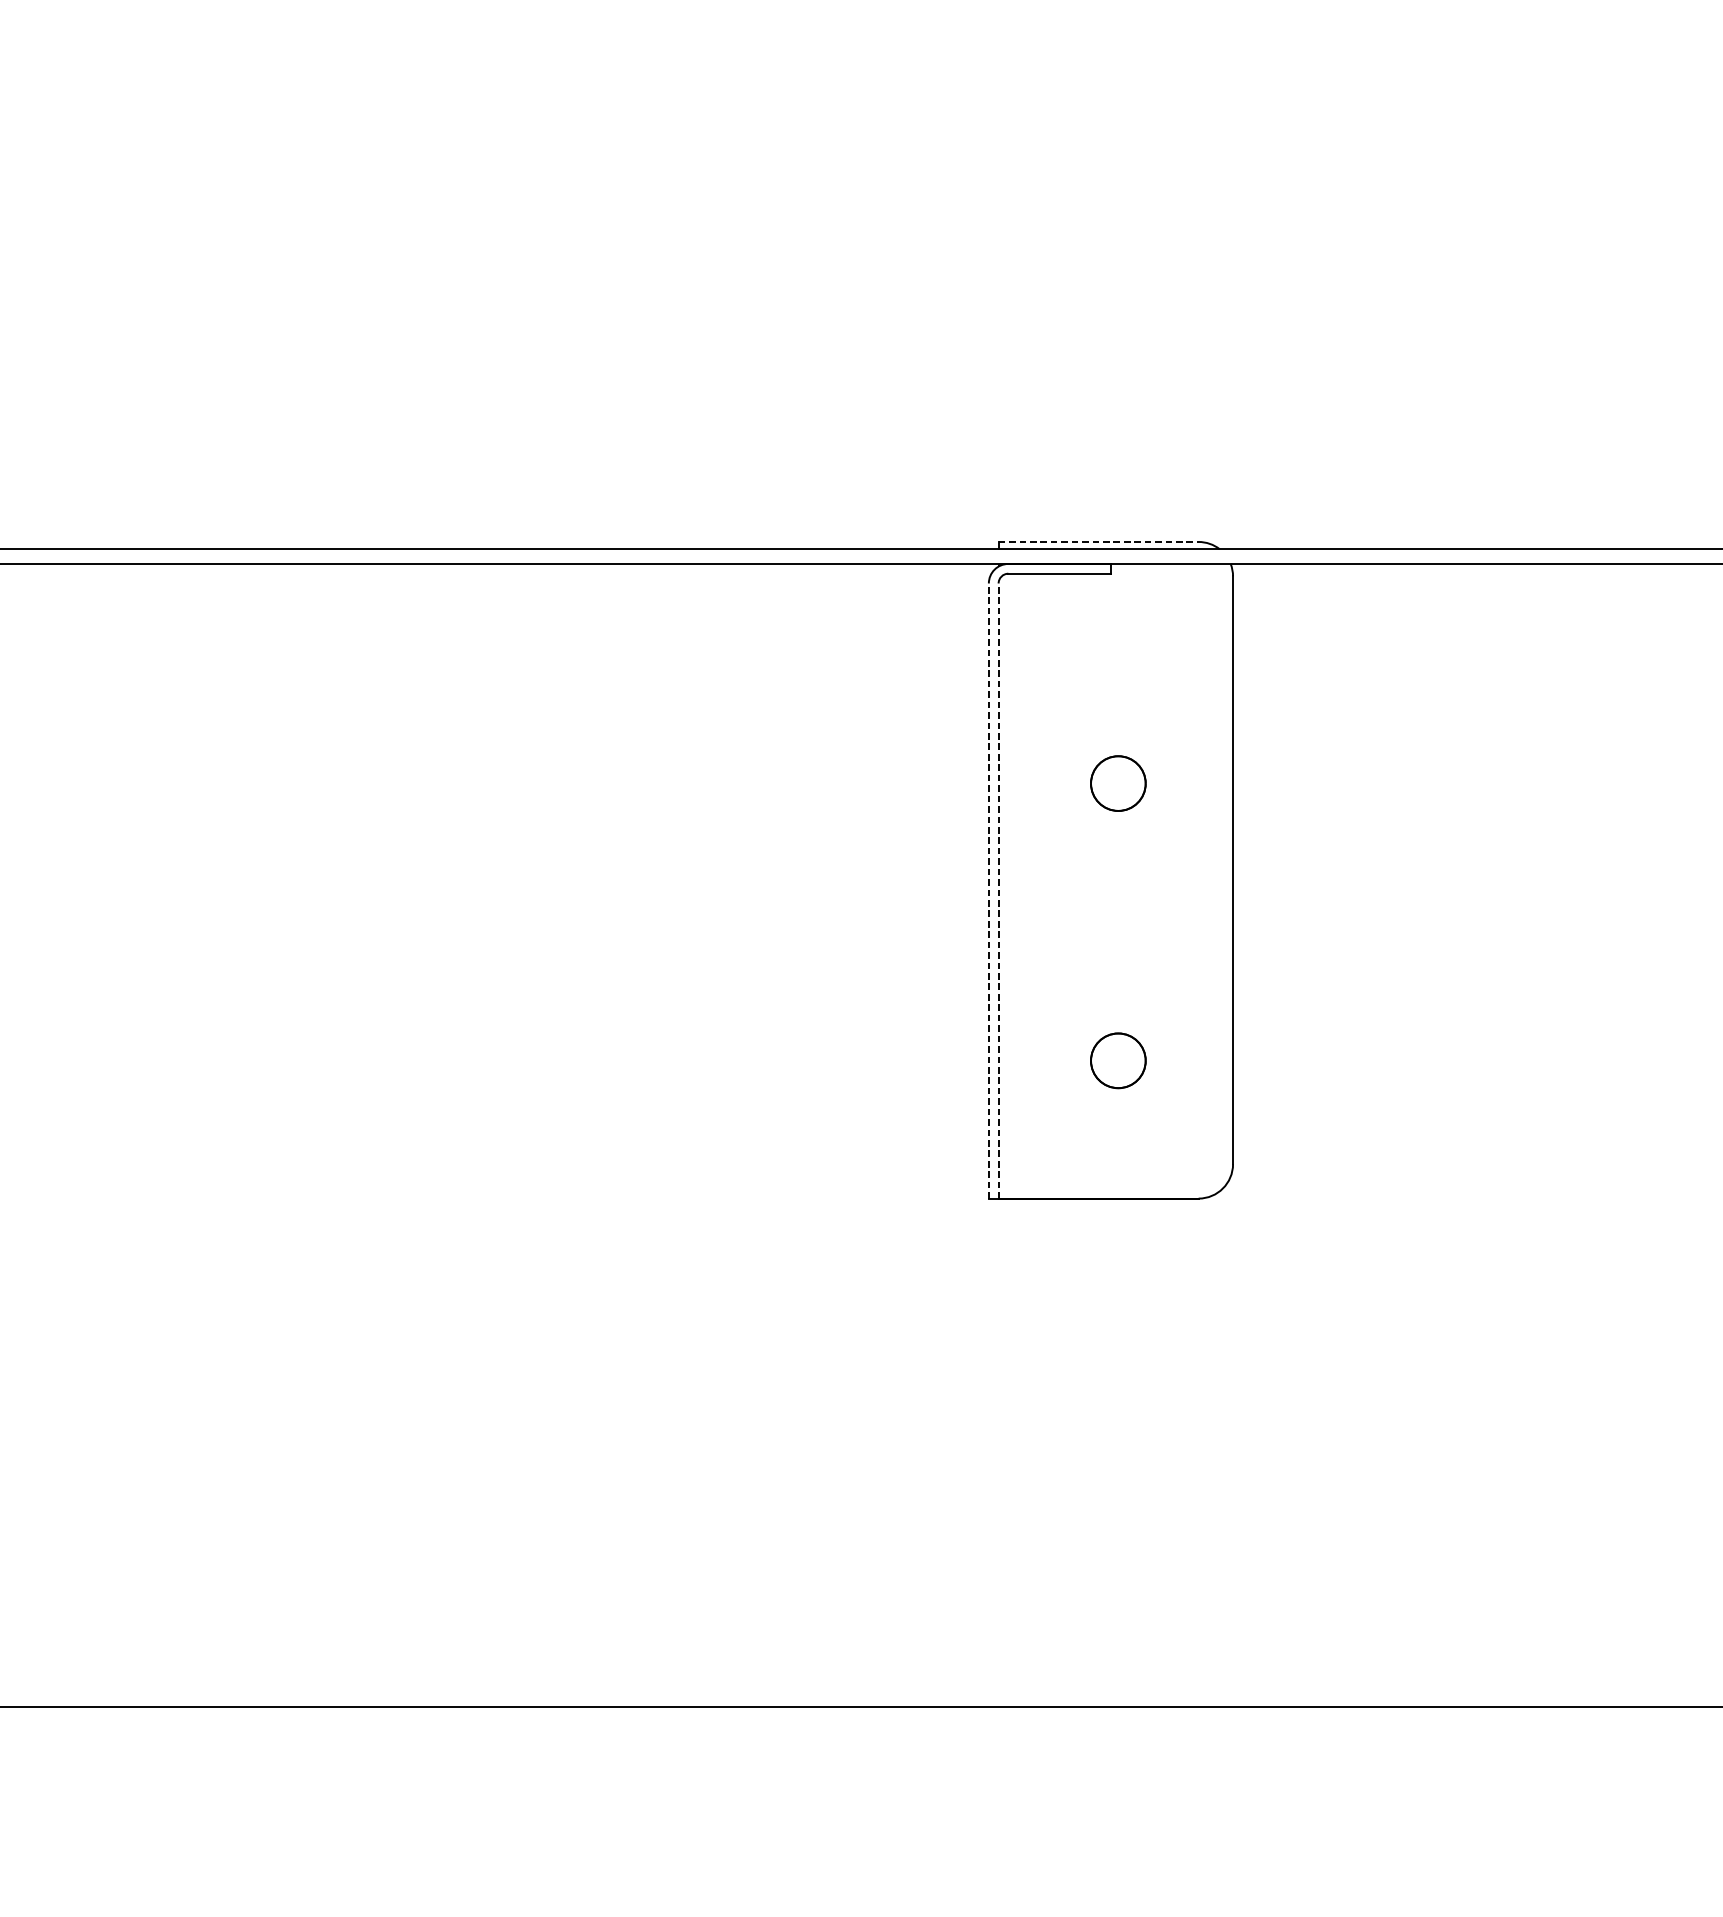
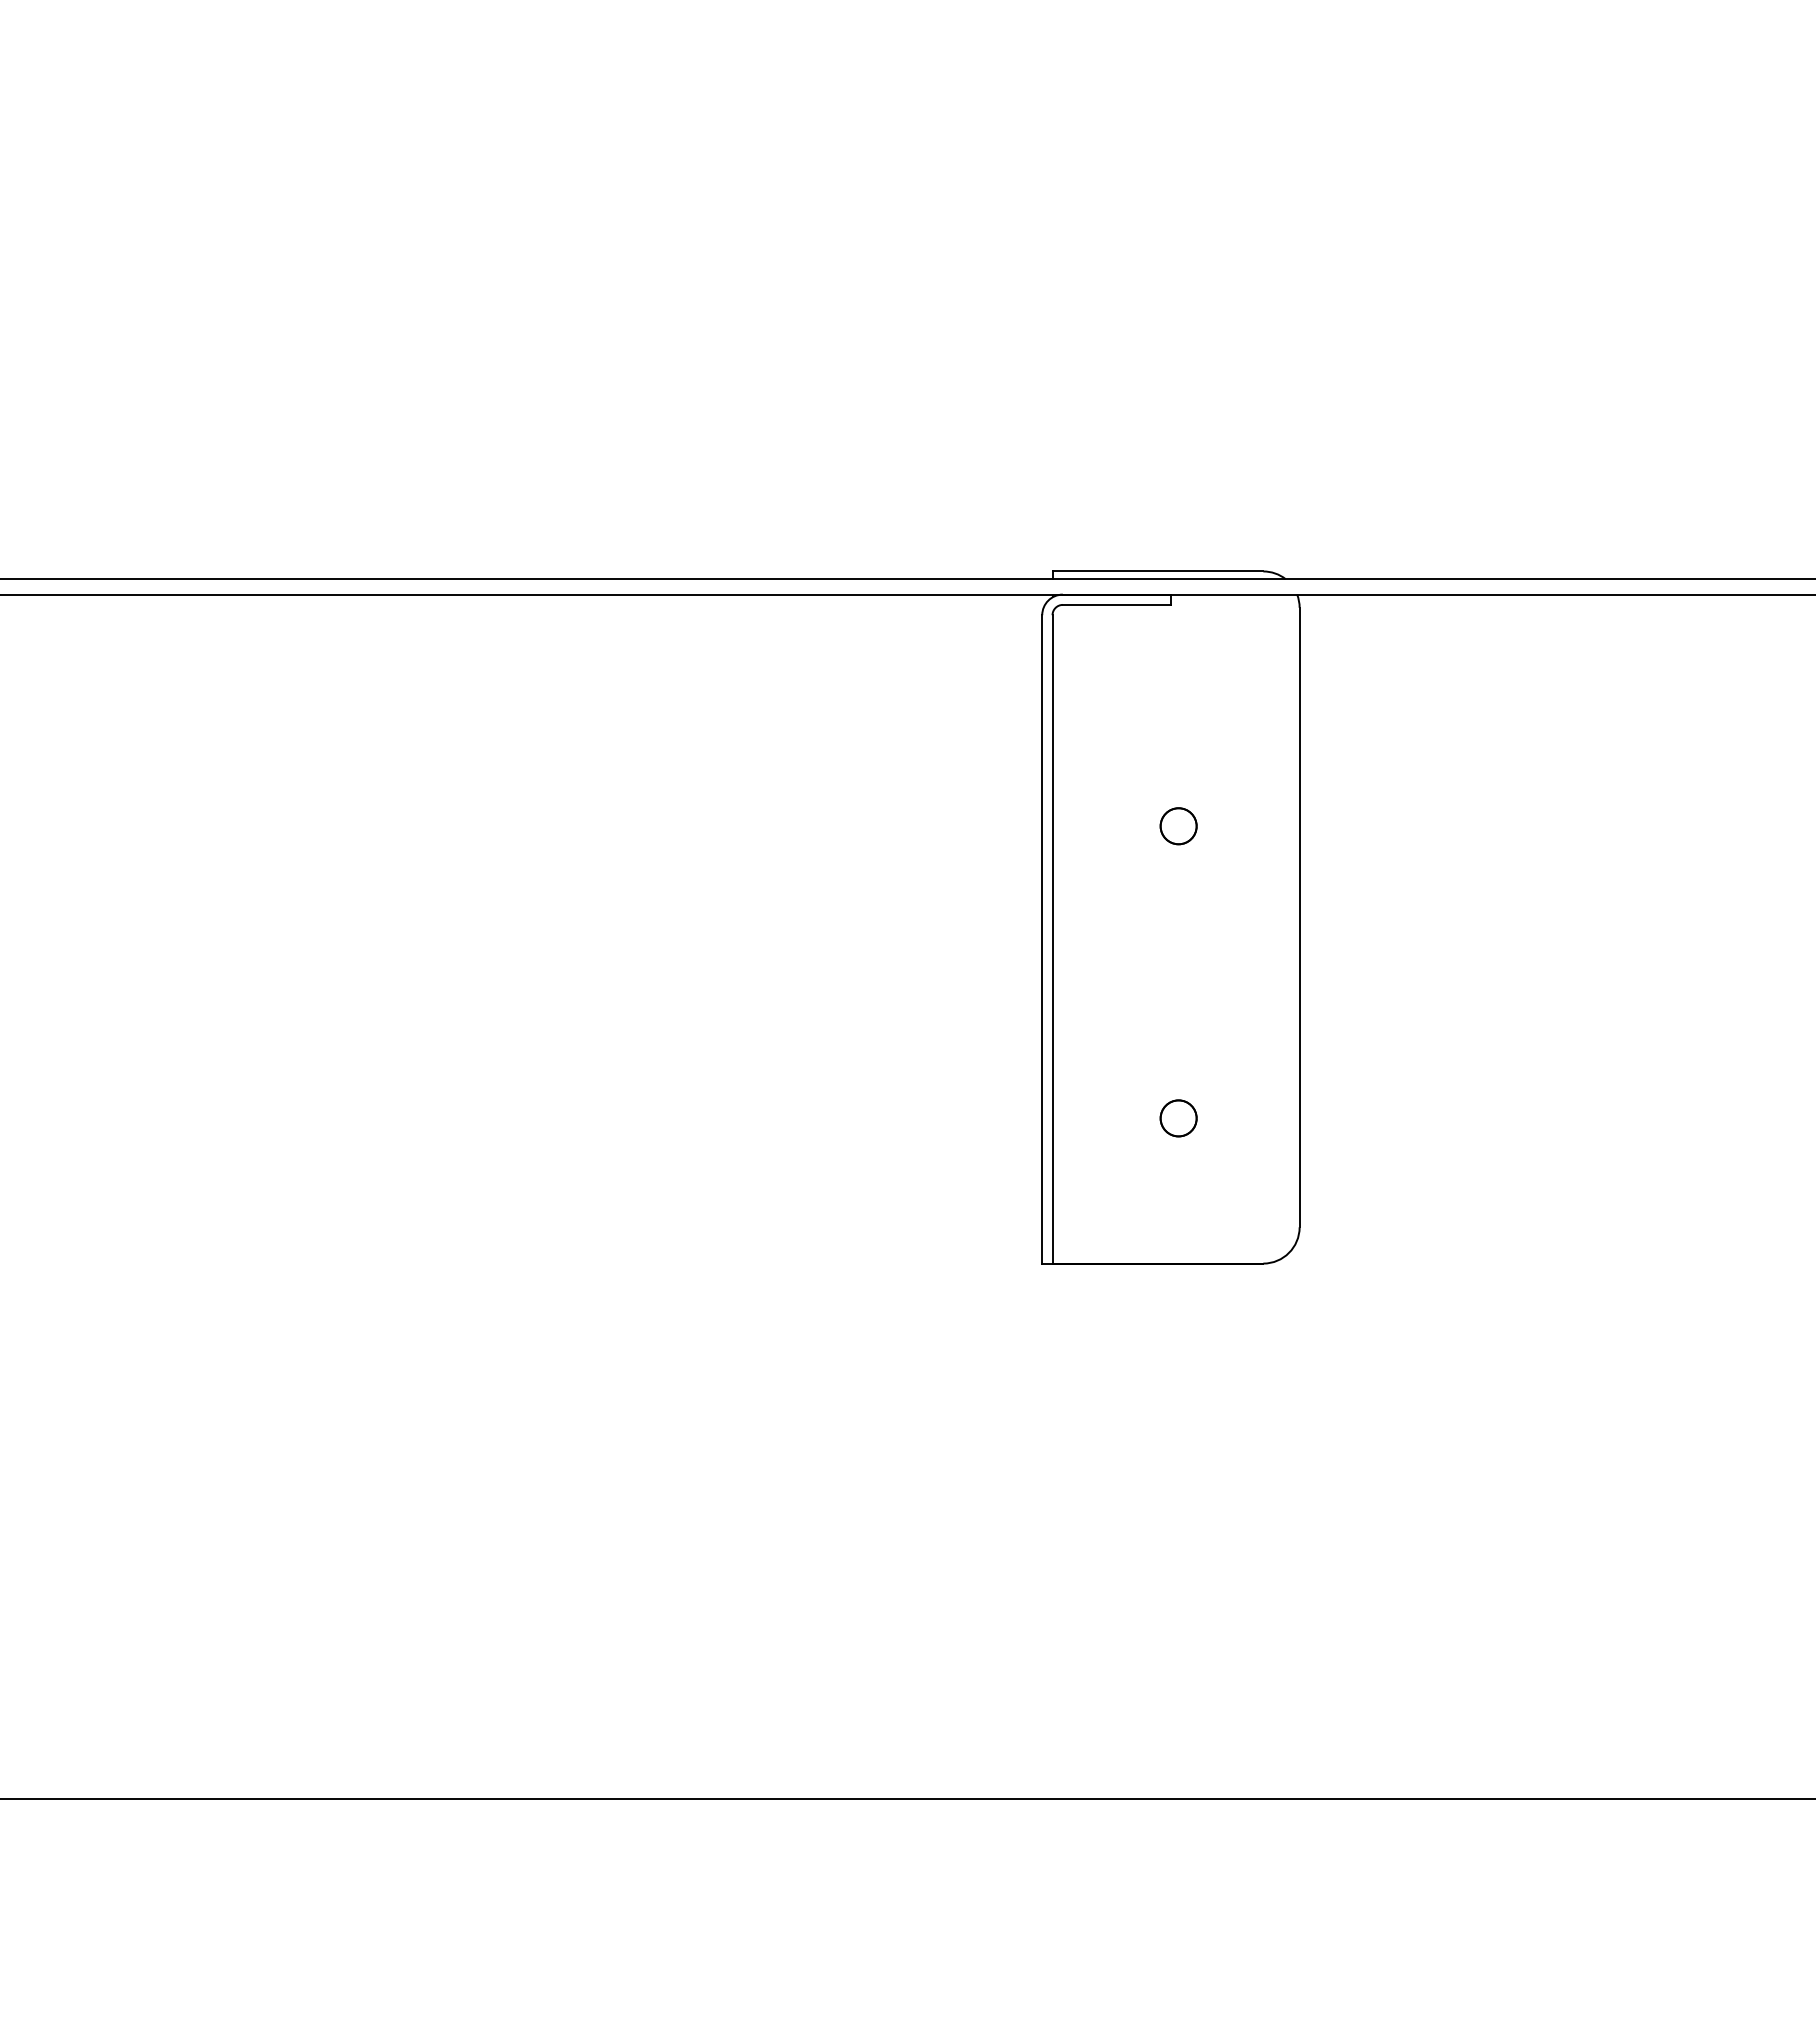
line: (1099, 542) -> (1158, 571), dashed -> solid
circle: (1118, 783) -> (1178, 826), size x0.62
line: (989, 891) -> (1042, 939), dashed -> solid
line: (998, 891) -> (1052, 939), dashed -> solid
circle: (1118, 1060) -> (1178, 1118), size x0.62

